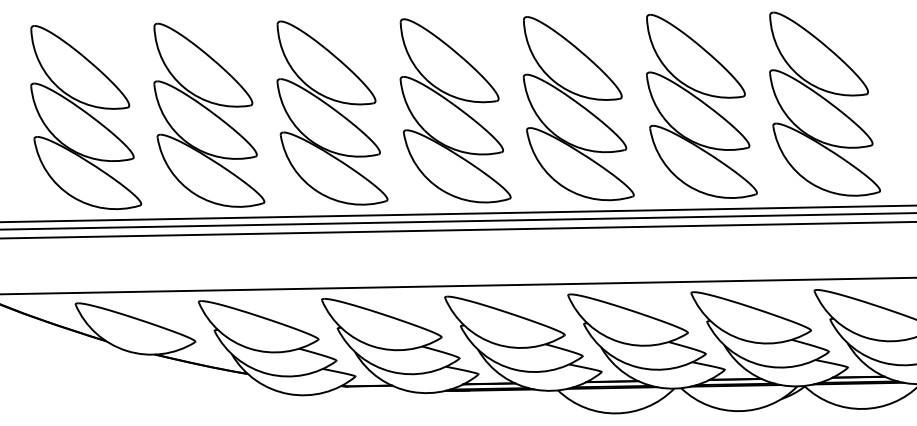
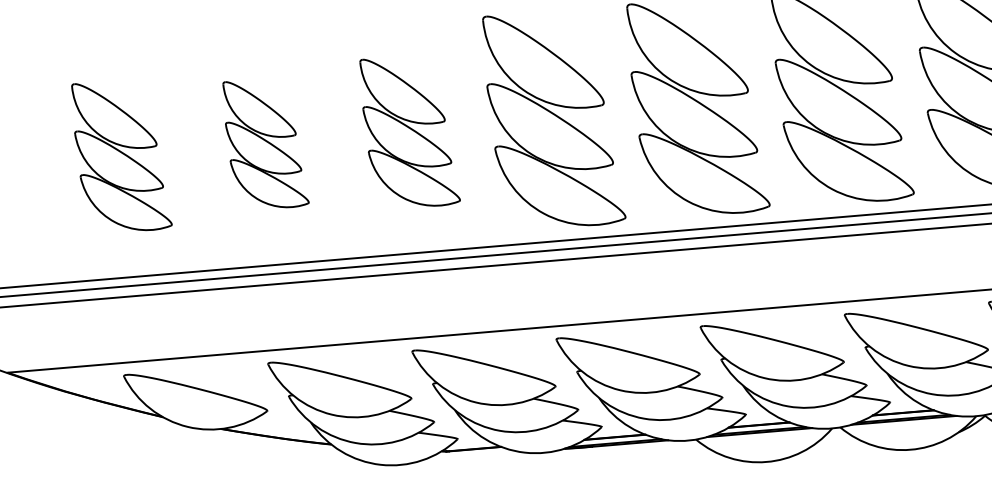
part: (332, 112) -> (410, 131), size x0.7
part: (209, 114) -> (266, 143), size x0.6
part: (86, 117) -> (122, 156), size x0.7

